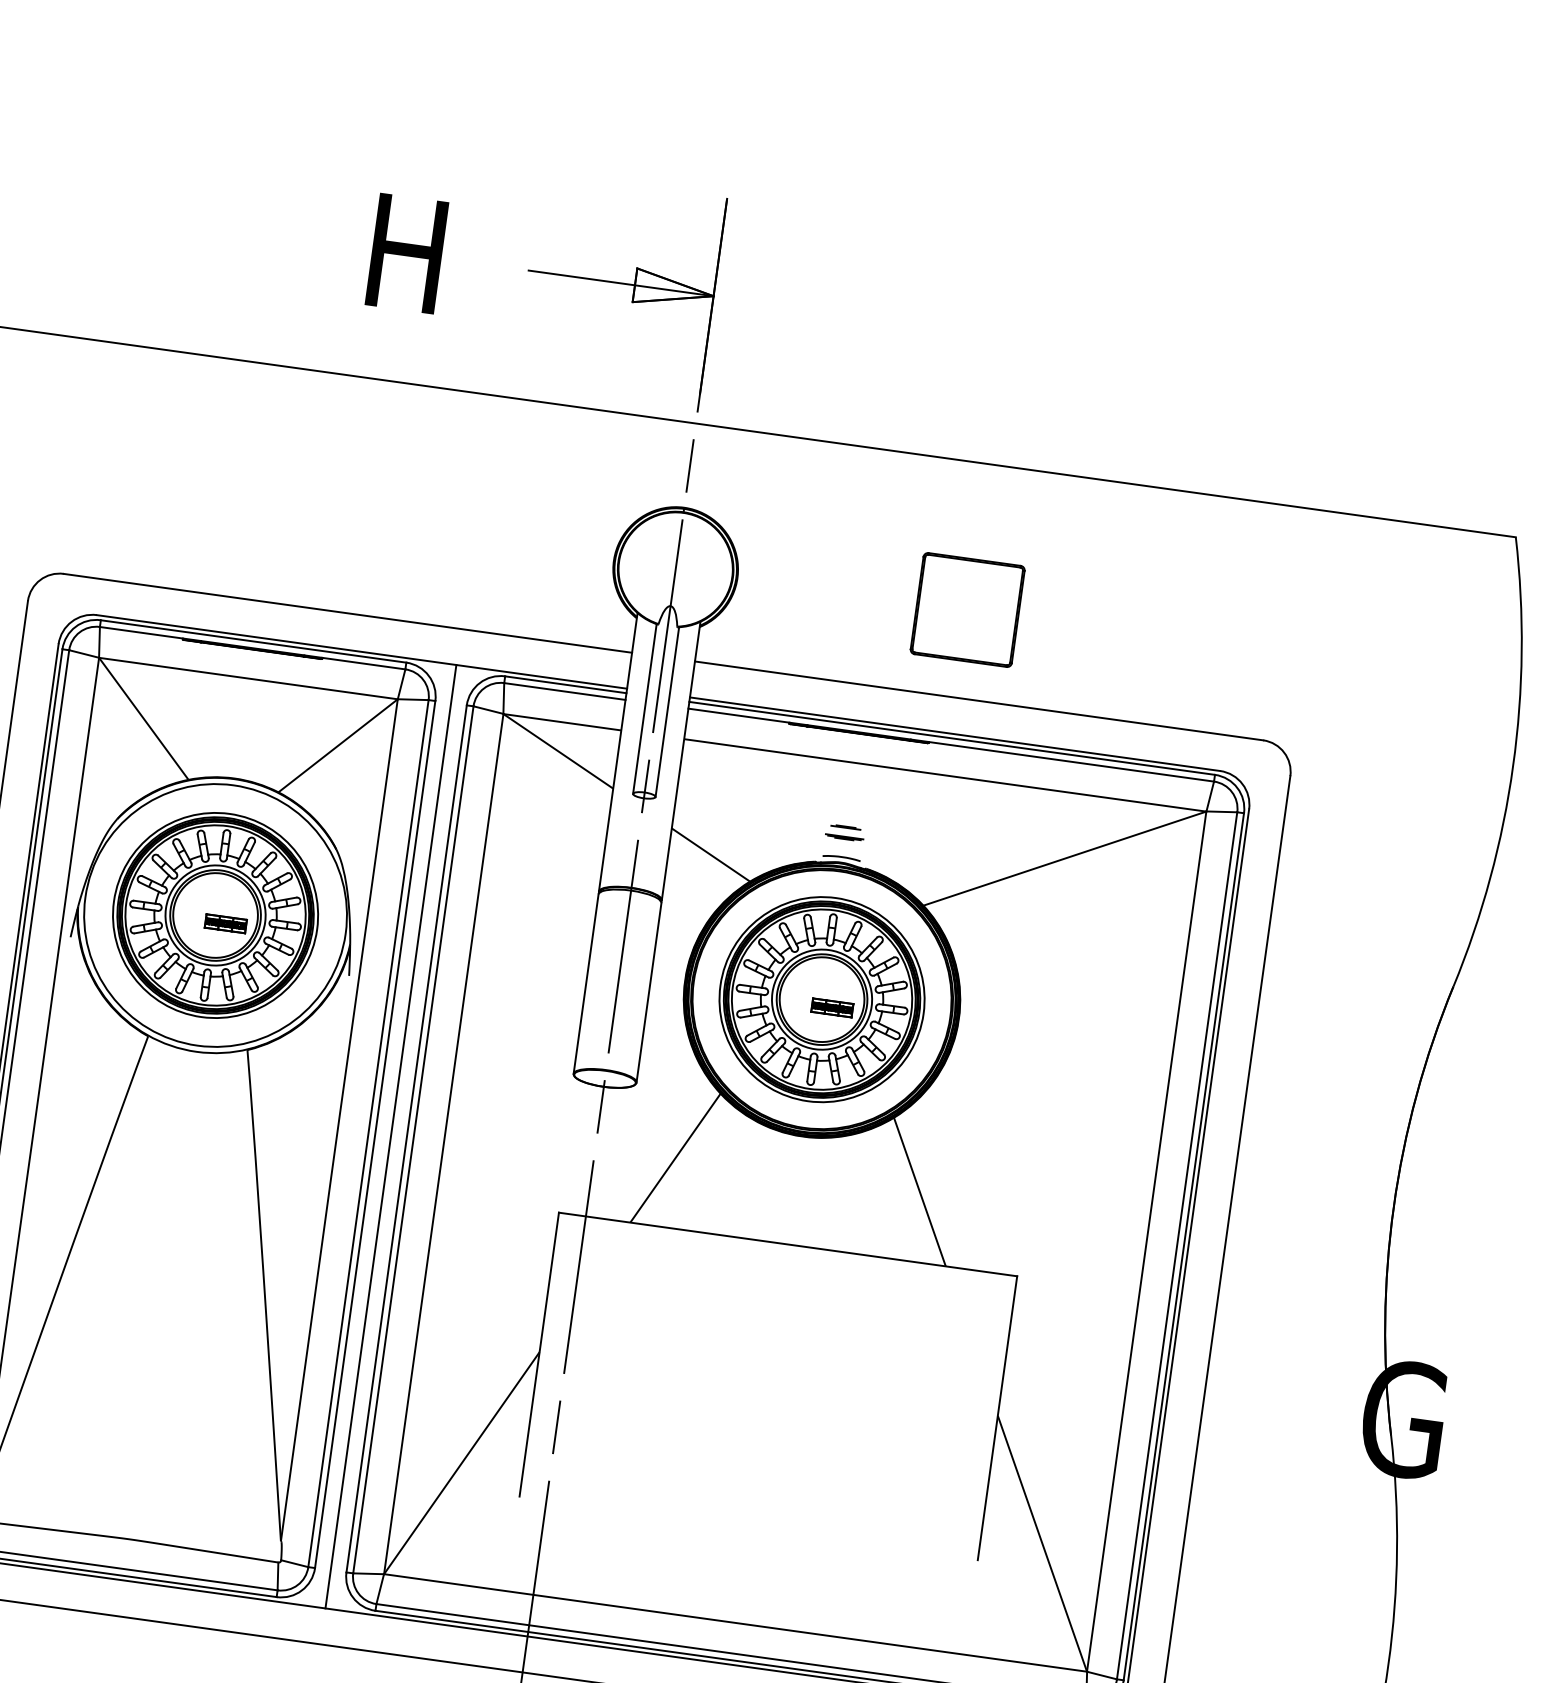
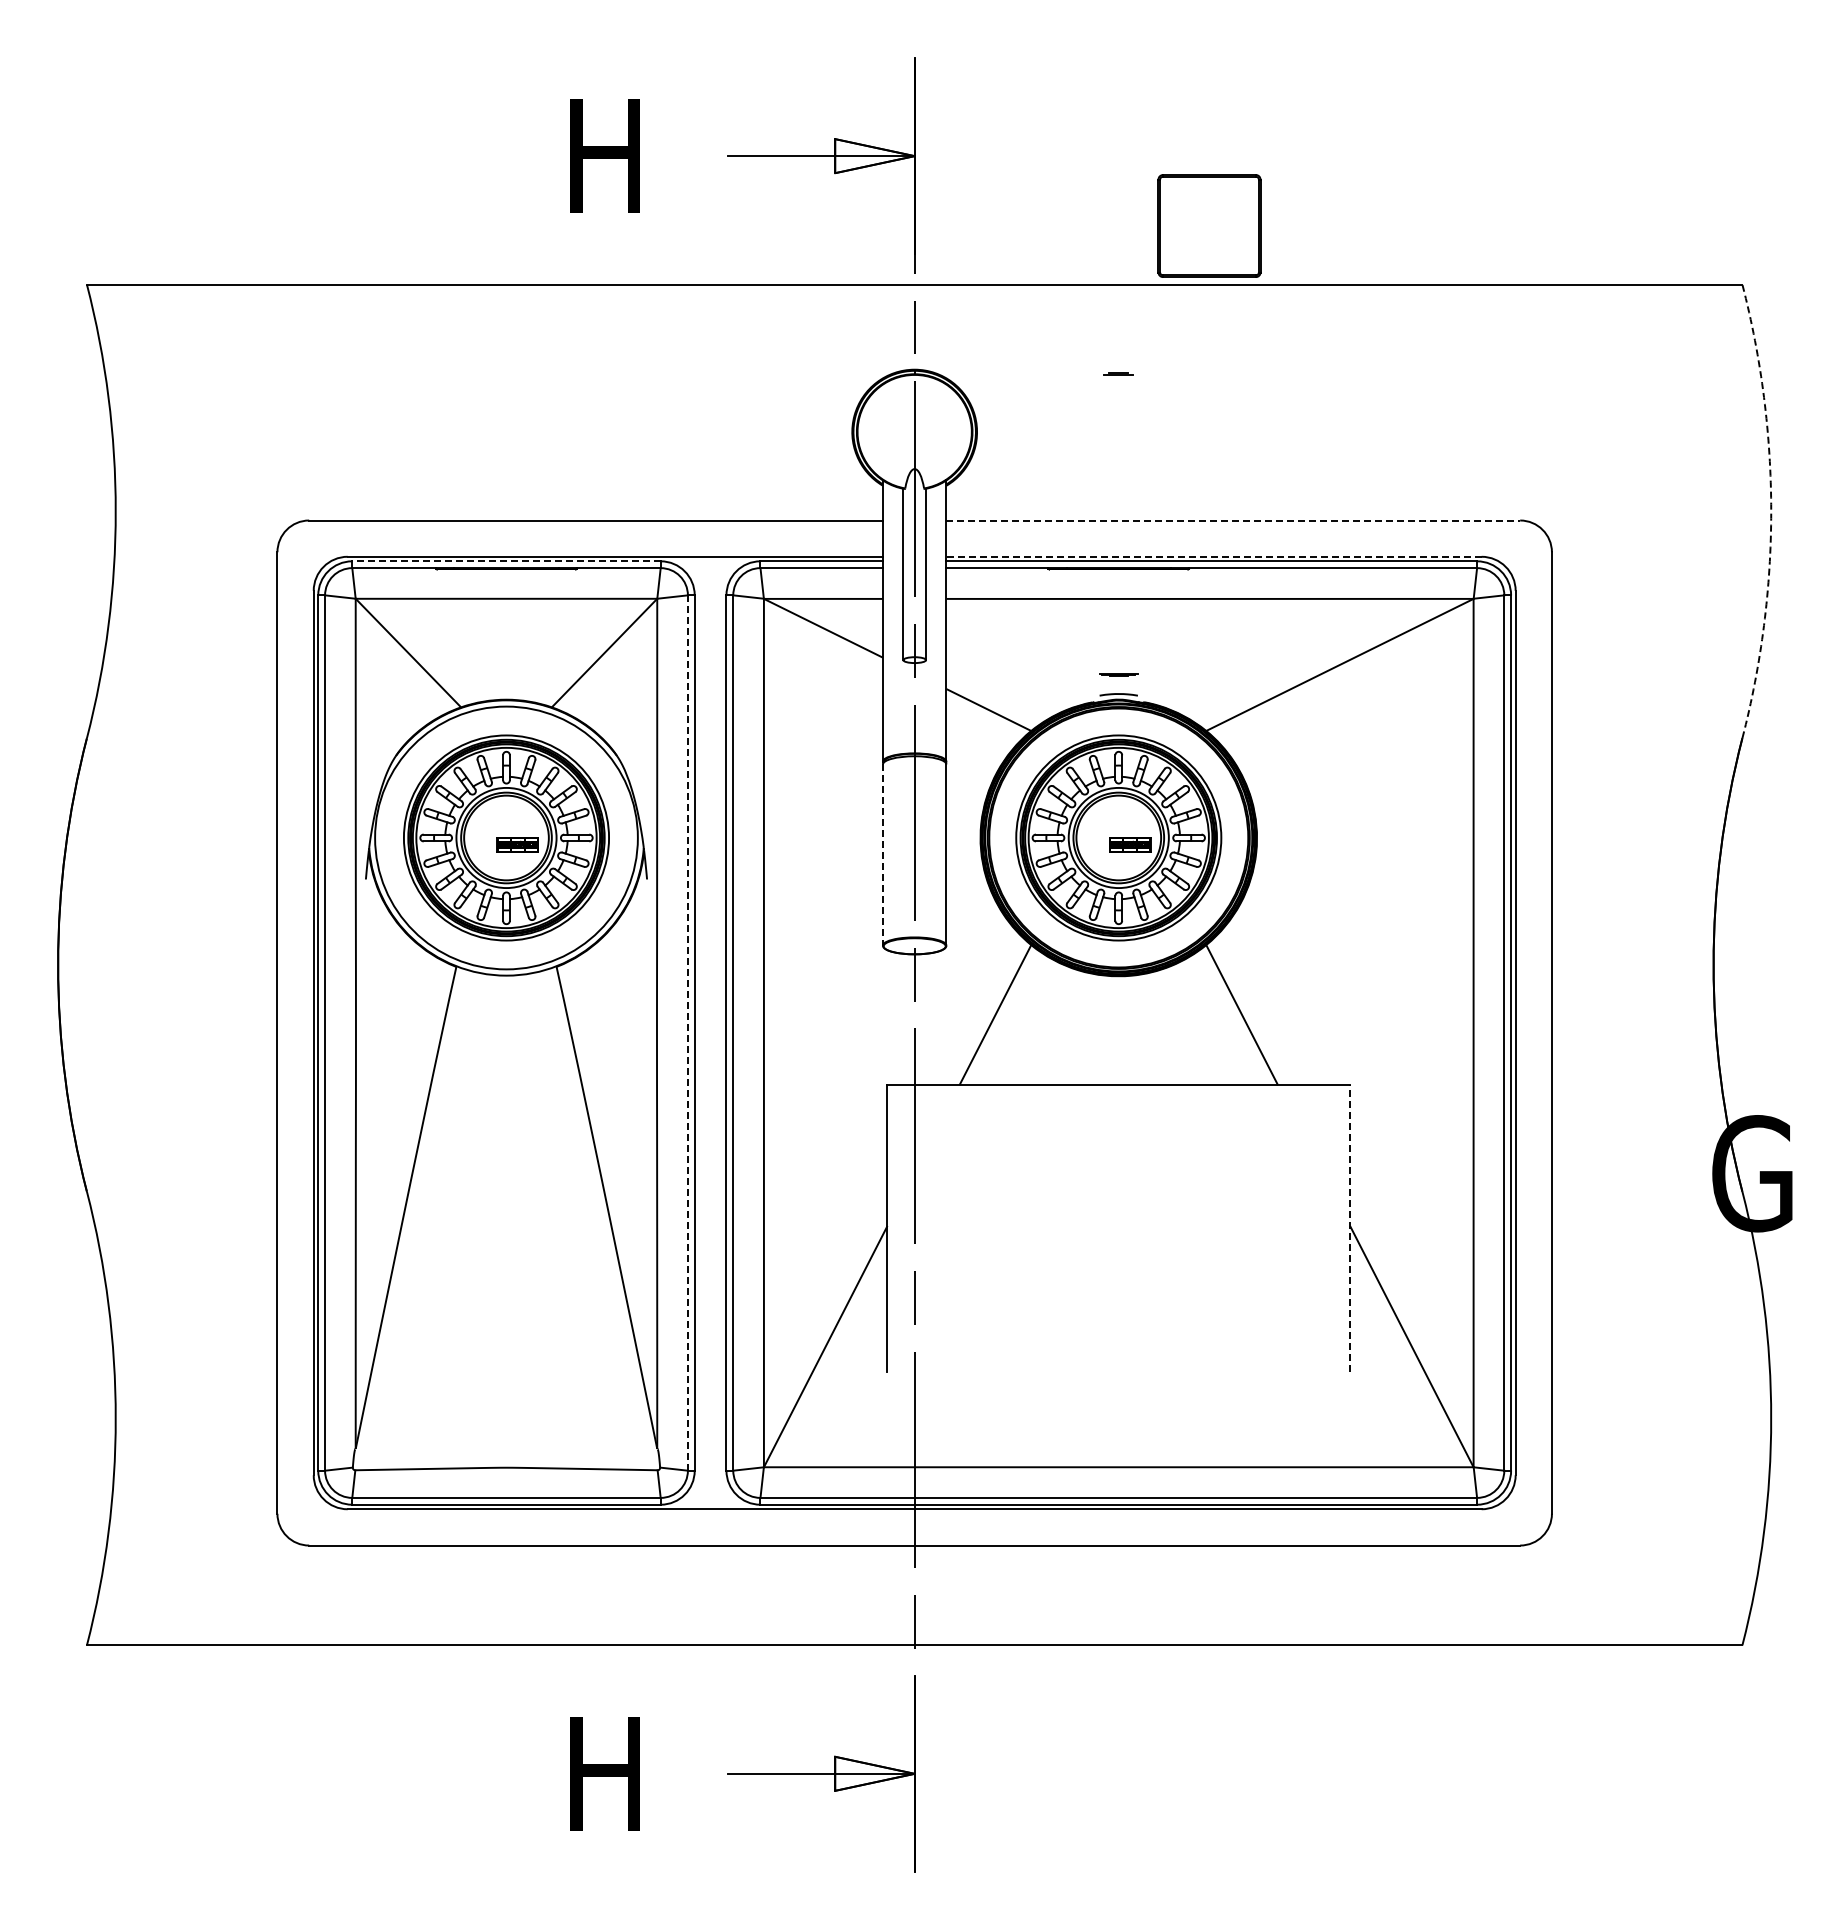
part: (967, 609) -> (1209, 225), moved
line: (253, 641) -> (506, 561), solid -> dashed
line: (979, 700) -> (1233, 520), solid -> dashed
line: (955, 733) -> (1214, 556), solid -> dashed
arc: (1513, 765) -> (1771, 511), solid -> dashed
line: (845, 826) -> (1118, 373), moved
line: (585, 984) -> (882, 855), solid -> dashed
line: (367, 1134) -> (687, 1033), solid -> dashed
line: (390, 1136) -> (710, 1032), removed
line: (998, 1417) -> (1350, 1227), solid -> dashed

